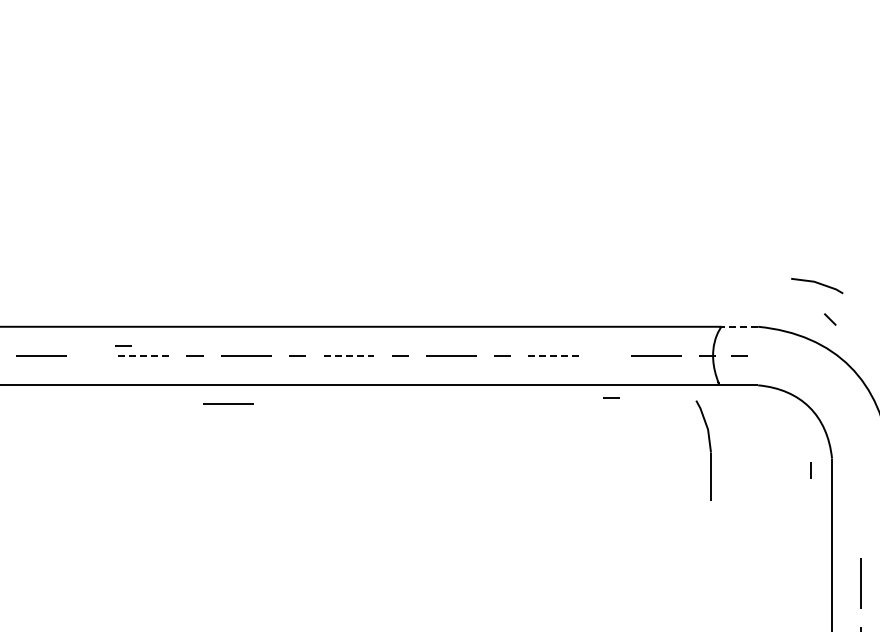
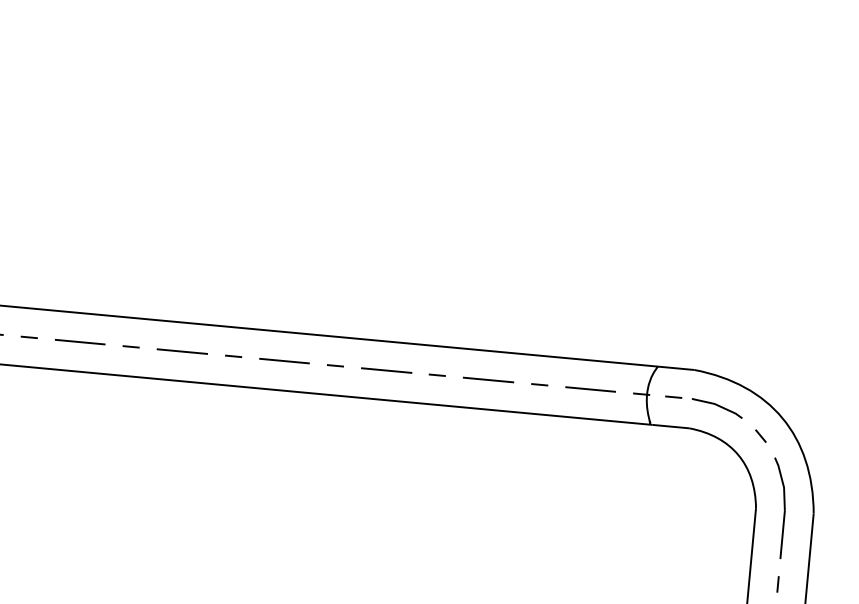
line: (818, 284) -> (718, 407), moved
line: (830, 319) -> (761, 436), moved
line: (739, 326) -> (676, 368), dashed -> solid
line: (123, 345) -> (29, 337), moved
line: (144, 355) -> (80, 341), dashed -> solid
line: (349, 355) -> (285, 360), dashed -> solid
line: (553, 355) -> (488, 379), dashed -> solid
line: (611, 397) -> (539, 384), moved
line: (228, 403) -> (160, 397), removed
part: (703, 450) -> (777, 507), moved
line: (810, 470) -> (777, 584), moved

